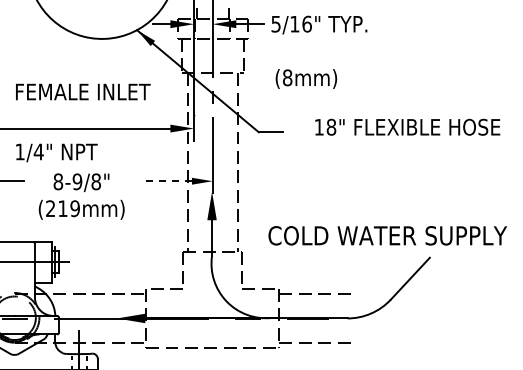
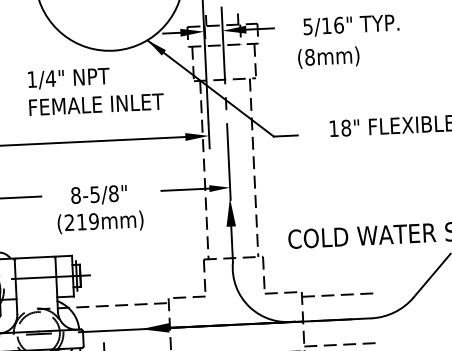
text: (319, 24) -> (351, 25), moved
text: (305, 78) -> (327, 57), moved
text: (56, 152) -> (68, 78), moved
text: (77, 181) -> (95, 194), 8-9/8" -> 8-5/8"
line: (167, 181) -> (184, 190), dashed -> solid

